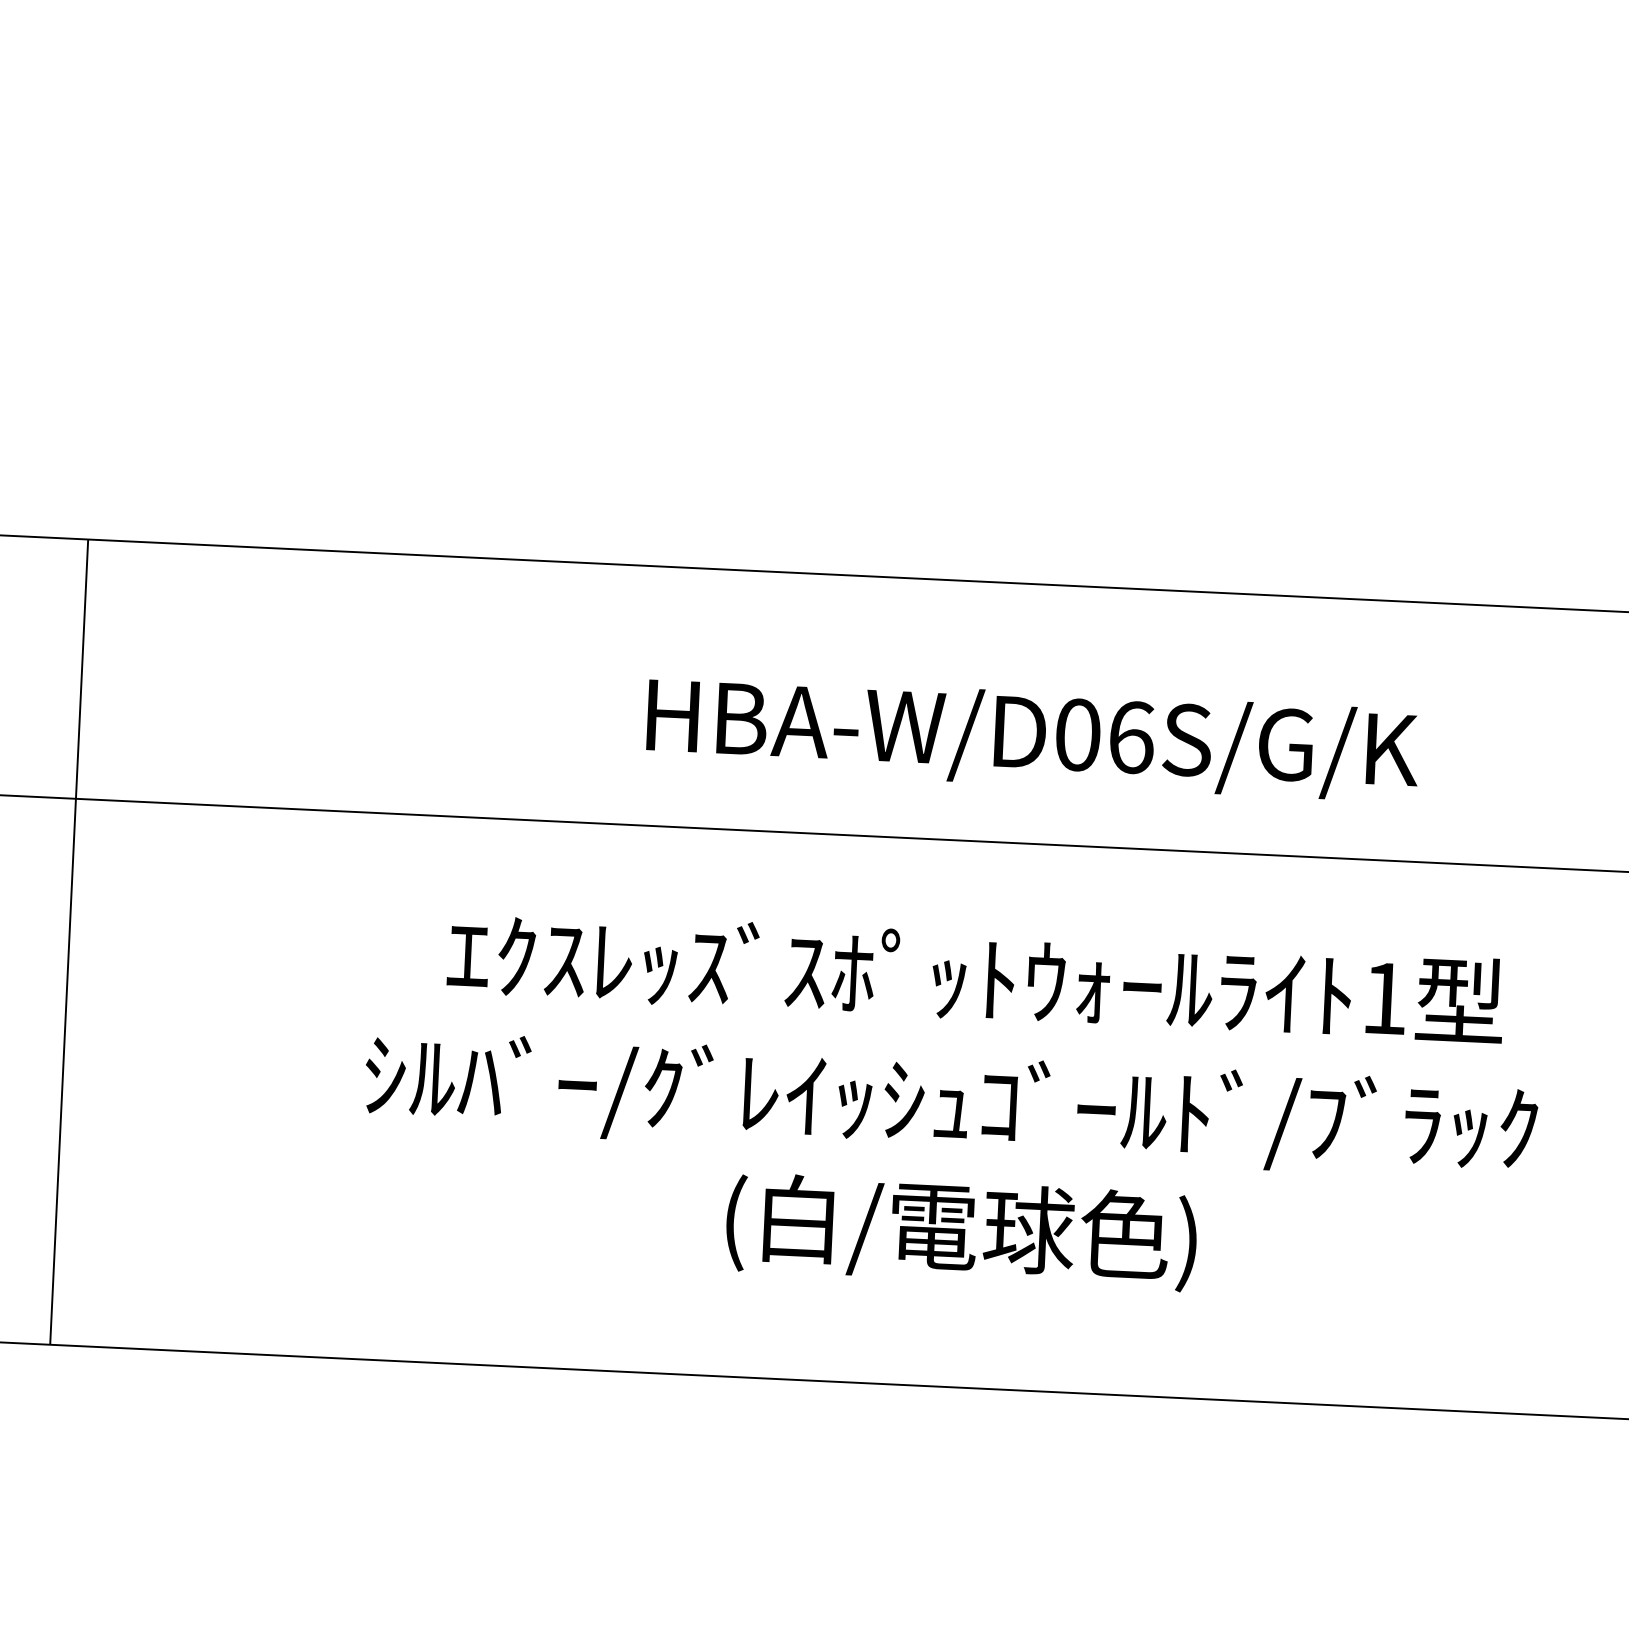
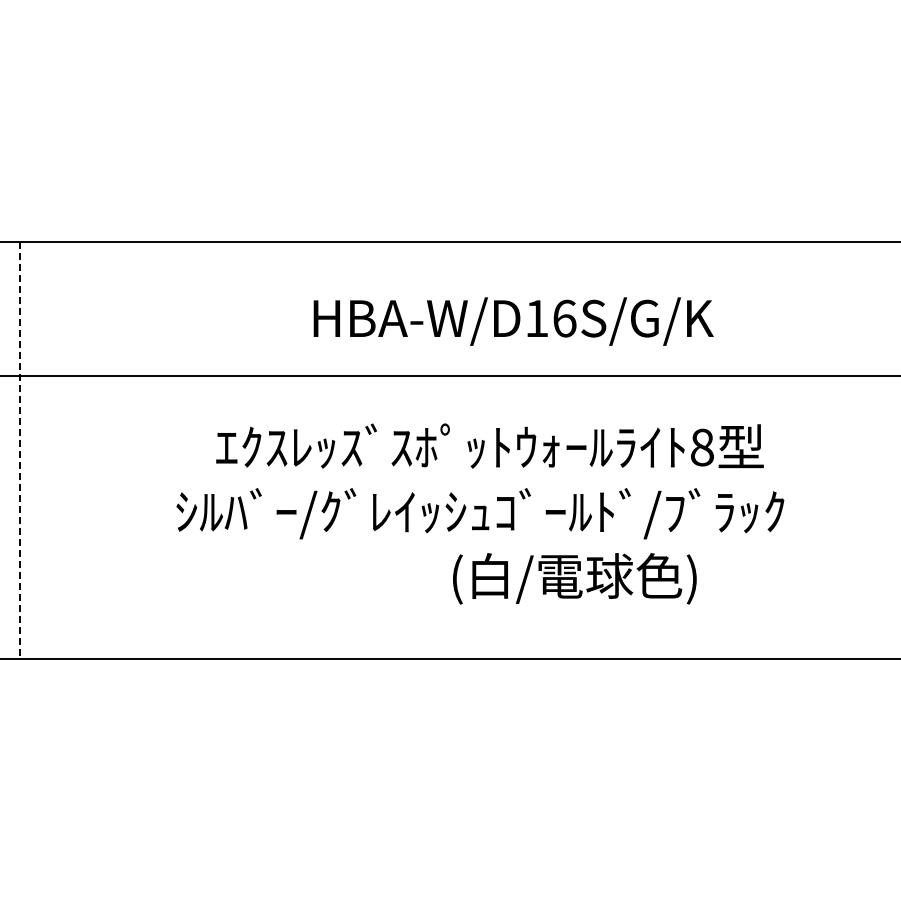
text: (1077, 734) -> (536, 318), HBA-W/D06S/G/K -> HBA-W/D16S/G/K
line: (68, 942) -> (19, 450), solid -> dashed
text: (1385, 998) -> (702, 447), 1 -> 8
text: (960, 1231) -> (574, 578), moved

